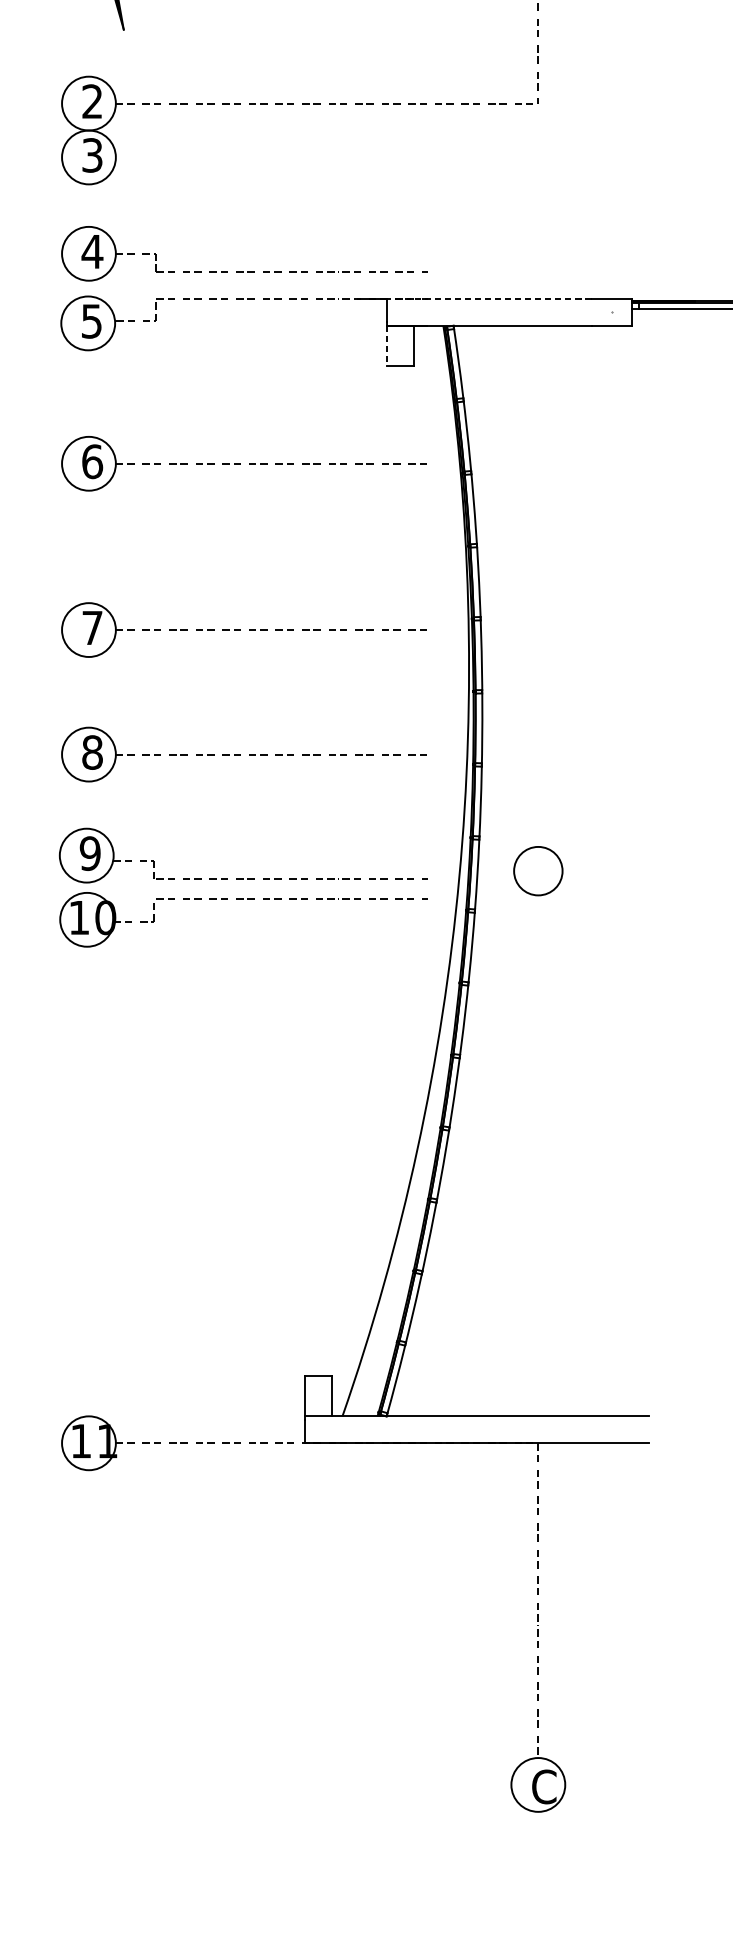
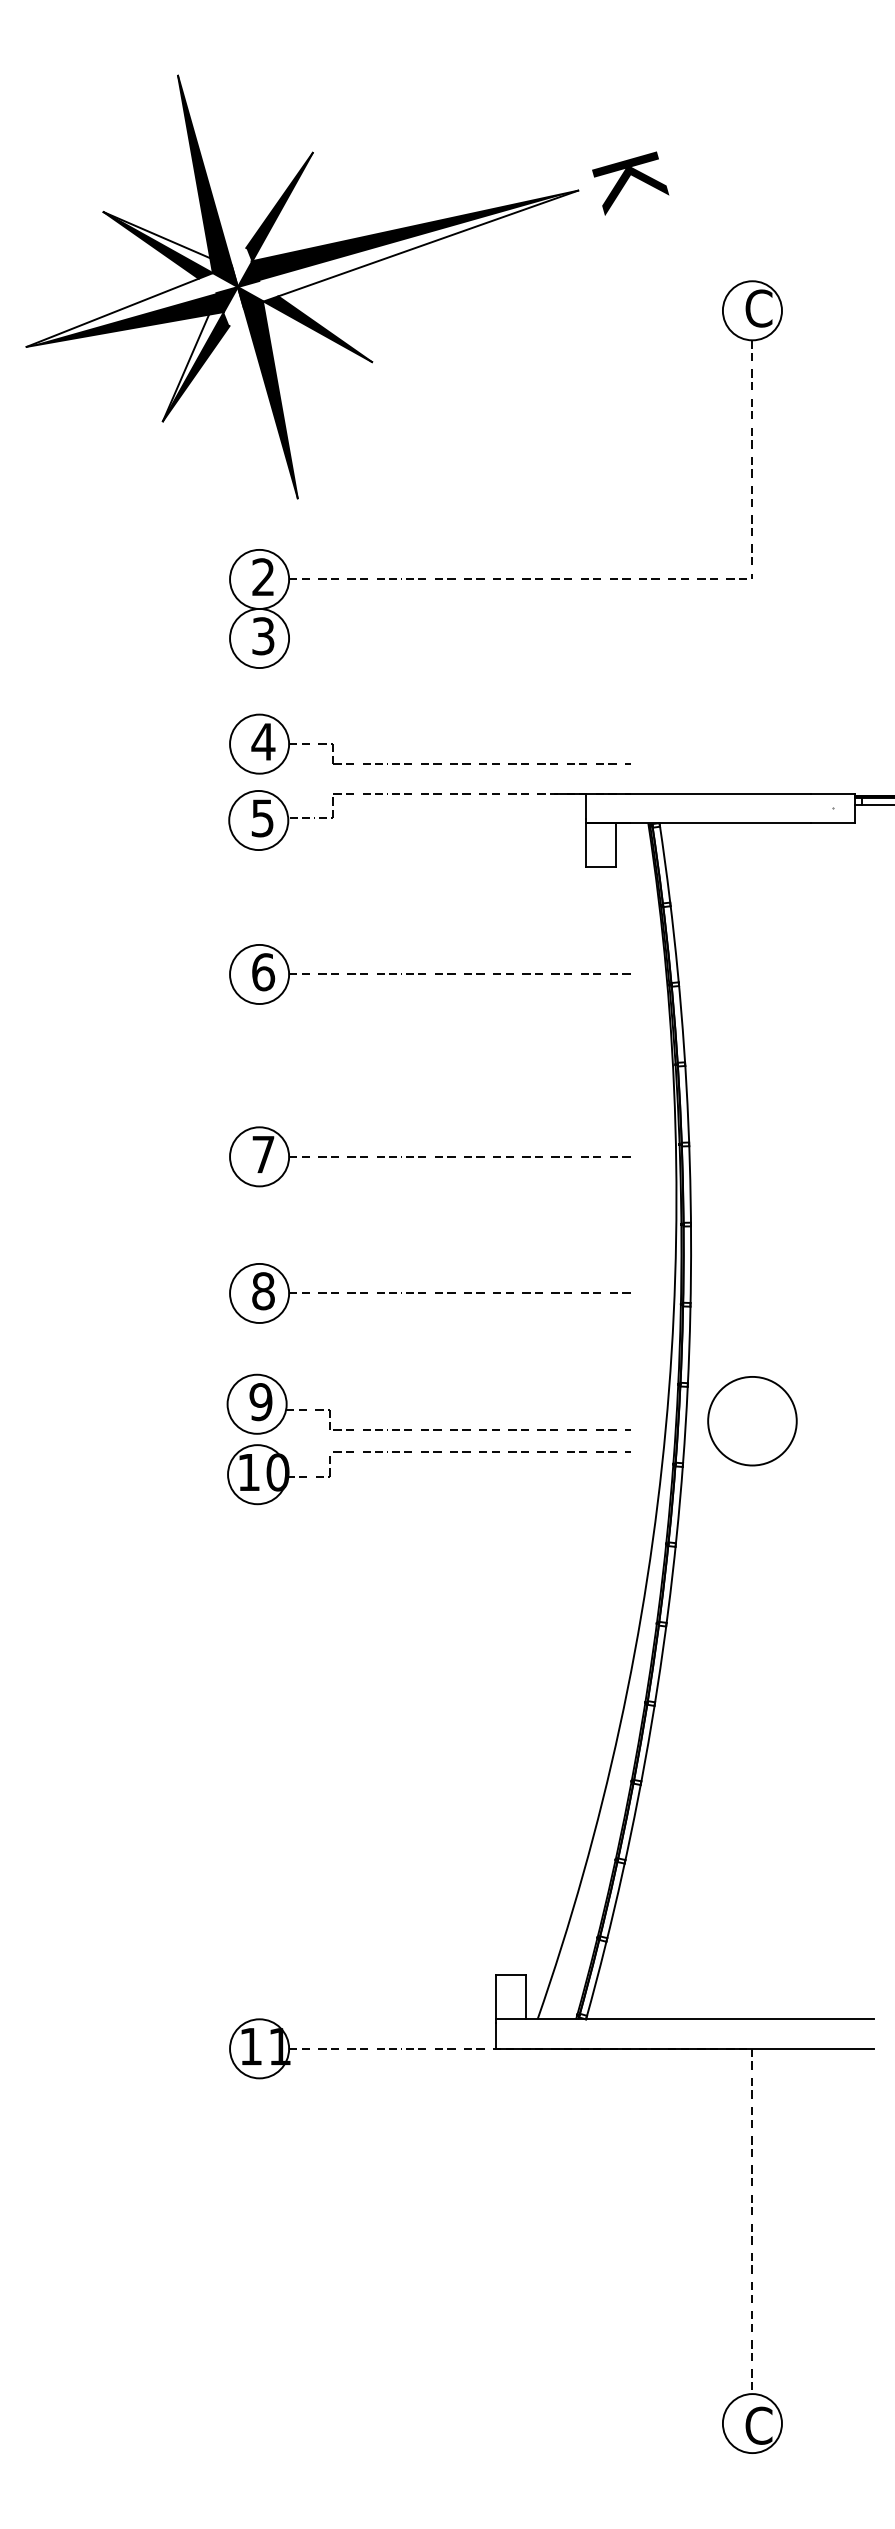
line: (489, 298) -> (698, 793), dashed -> solid
line: (387, 346) -> (586, 845), dashed -> solid
circle: (538, 871) -> (752, 1421), size x1.67

